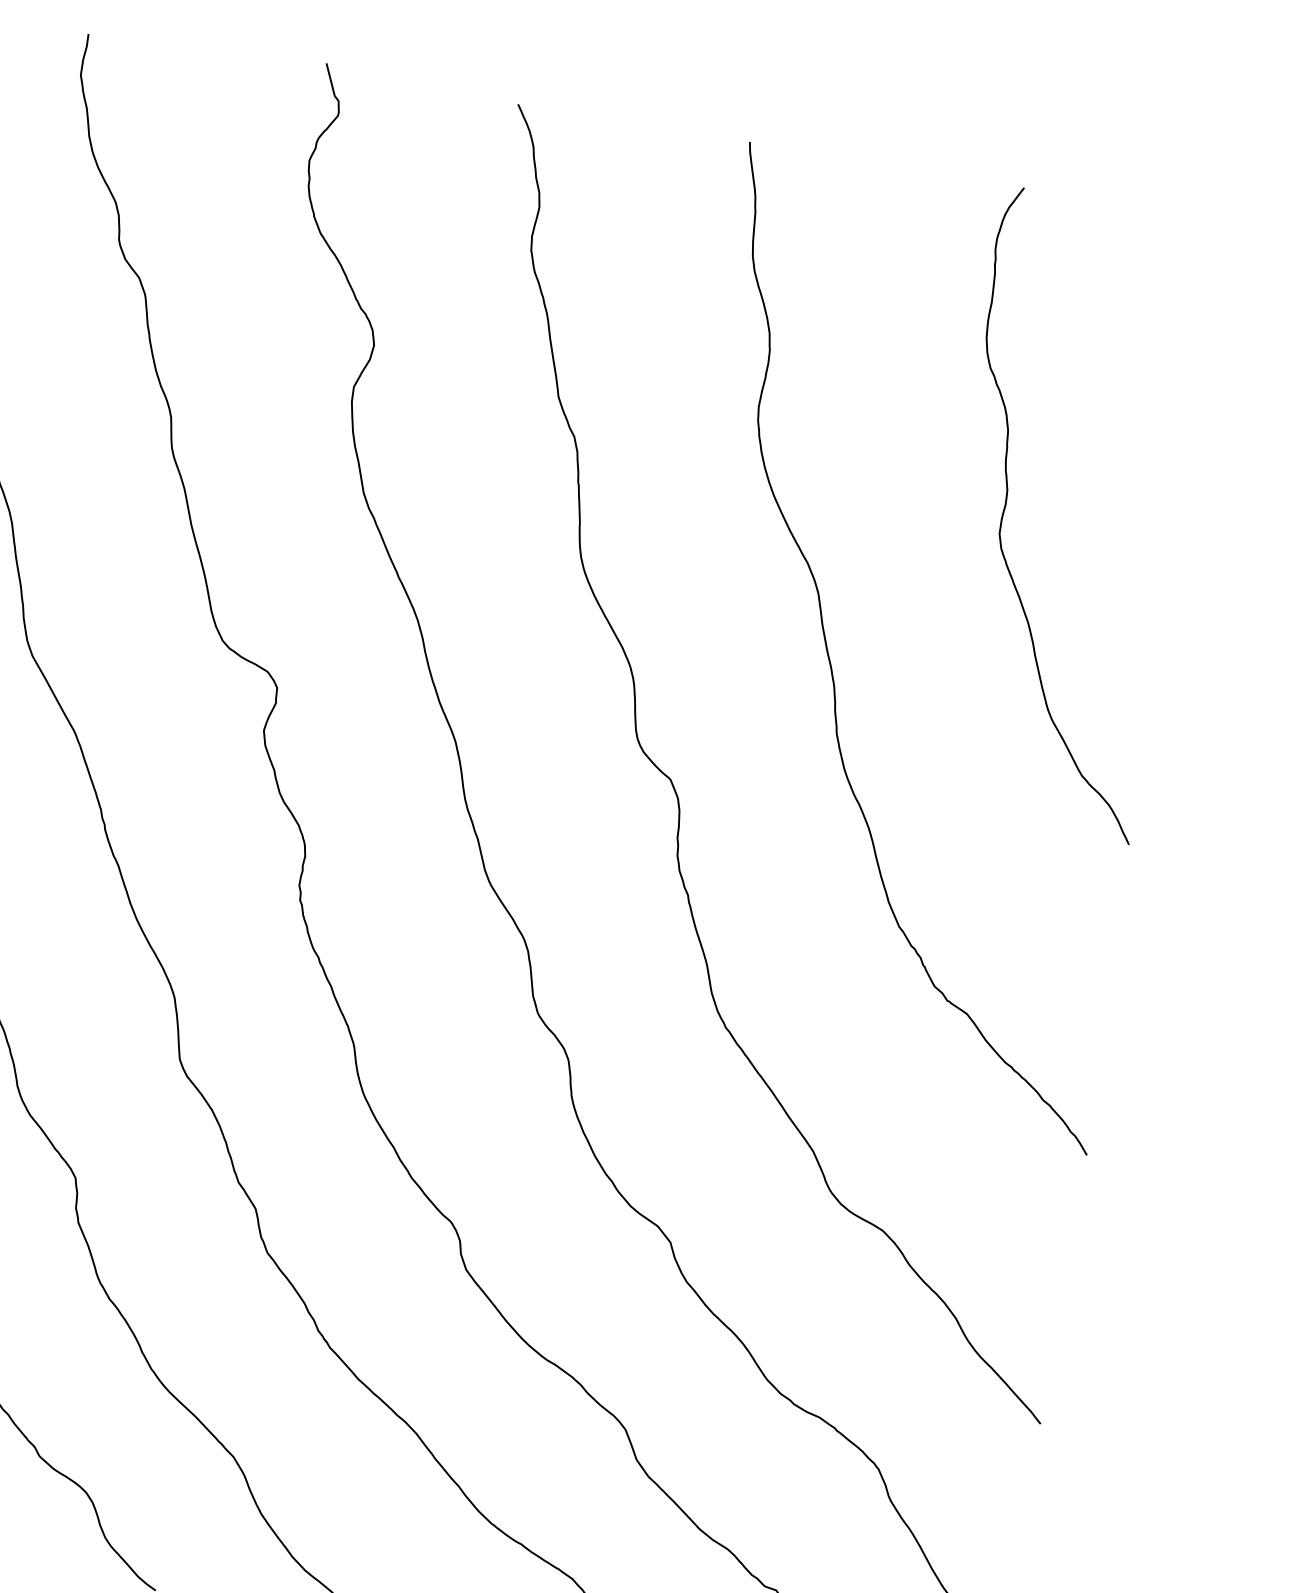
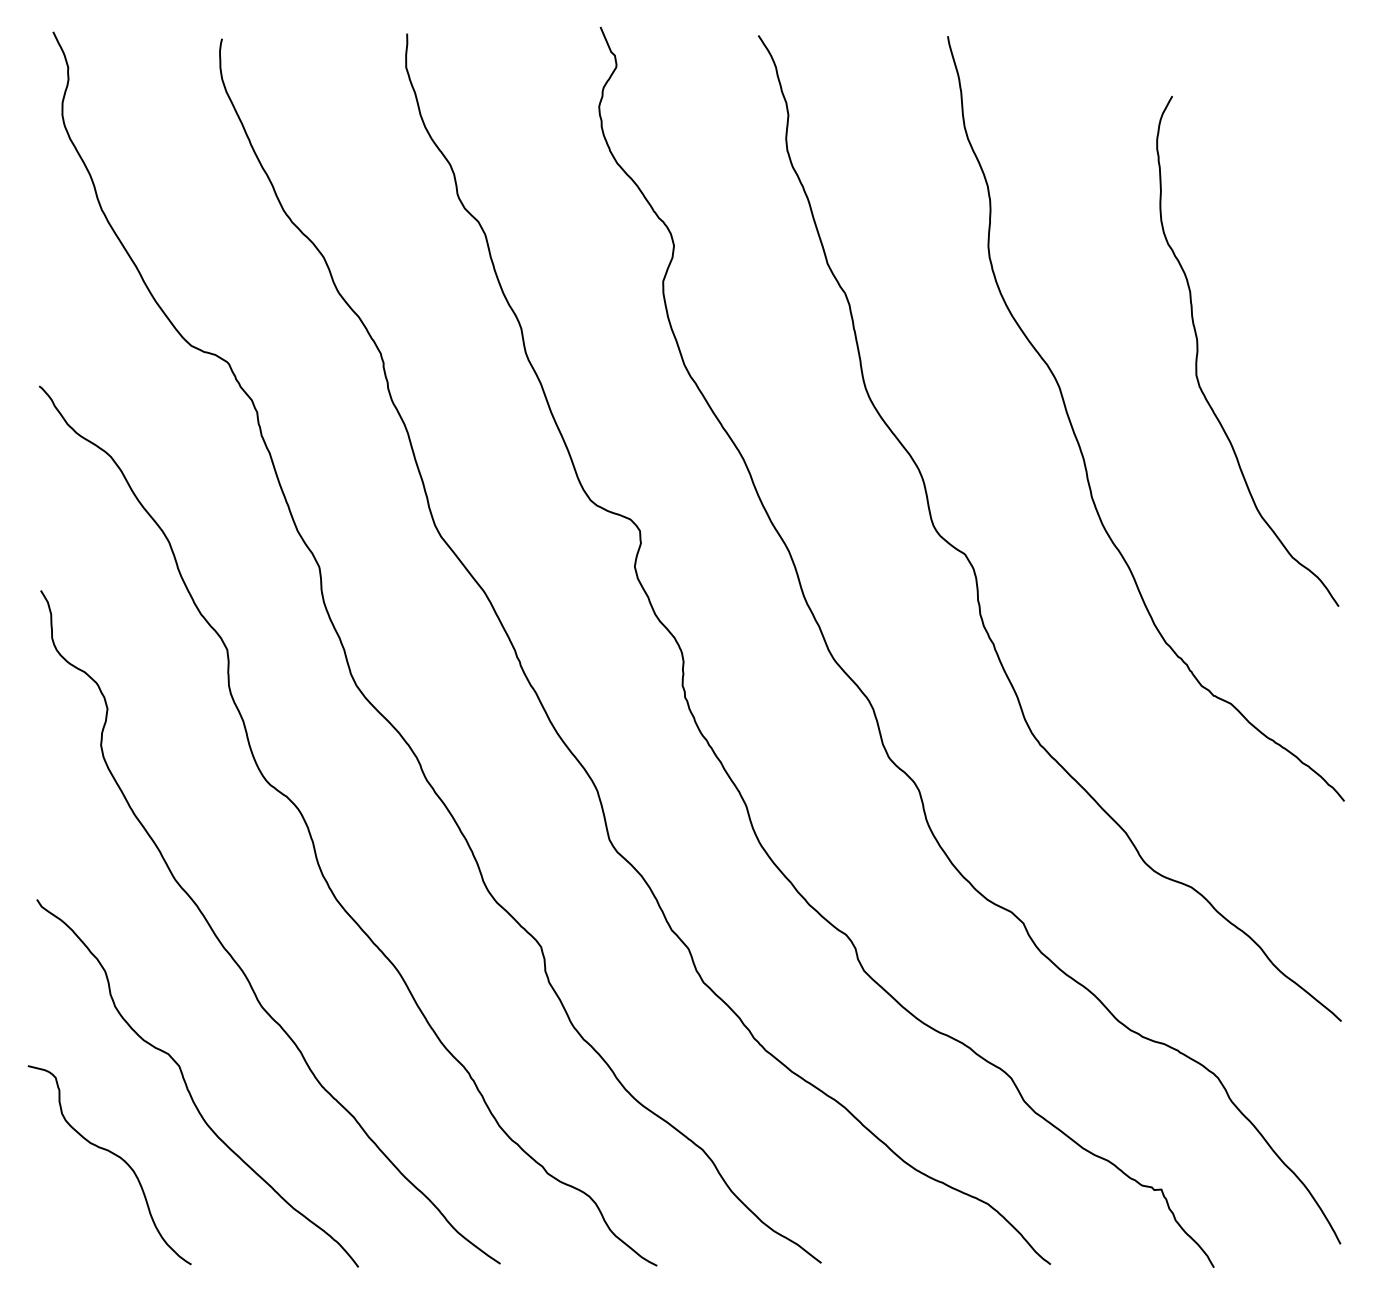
curve: (1006, 504) -> (1198, 350), moved

